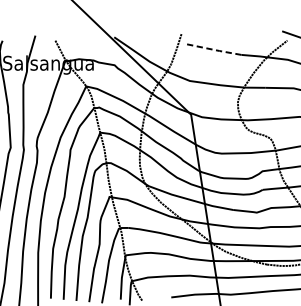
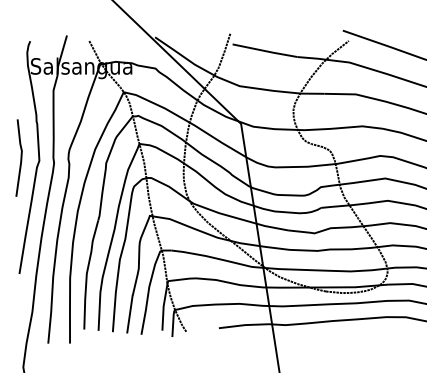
line: (212, 49) -> (265, 51), dashed -> solid

